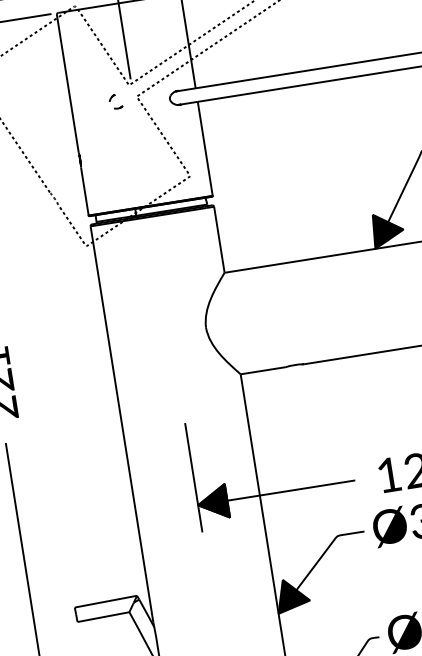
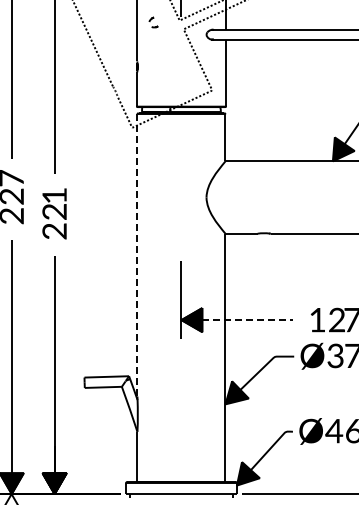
part: (115, 101) -> (153, 22), moved
line: (122, 424) -> (137, 255), solid -> dashed
line: (290, 491) -> (247, 320), solid -> dashed

